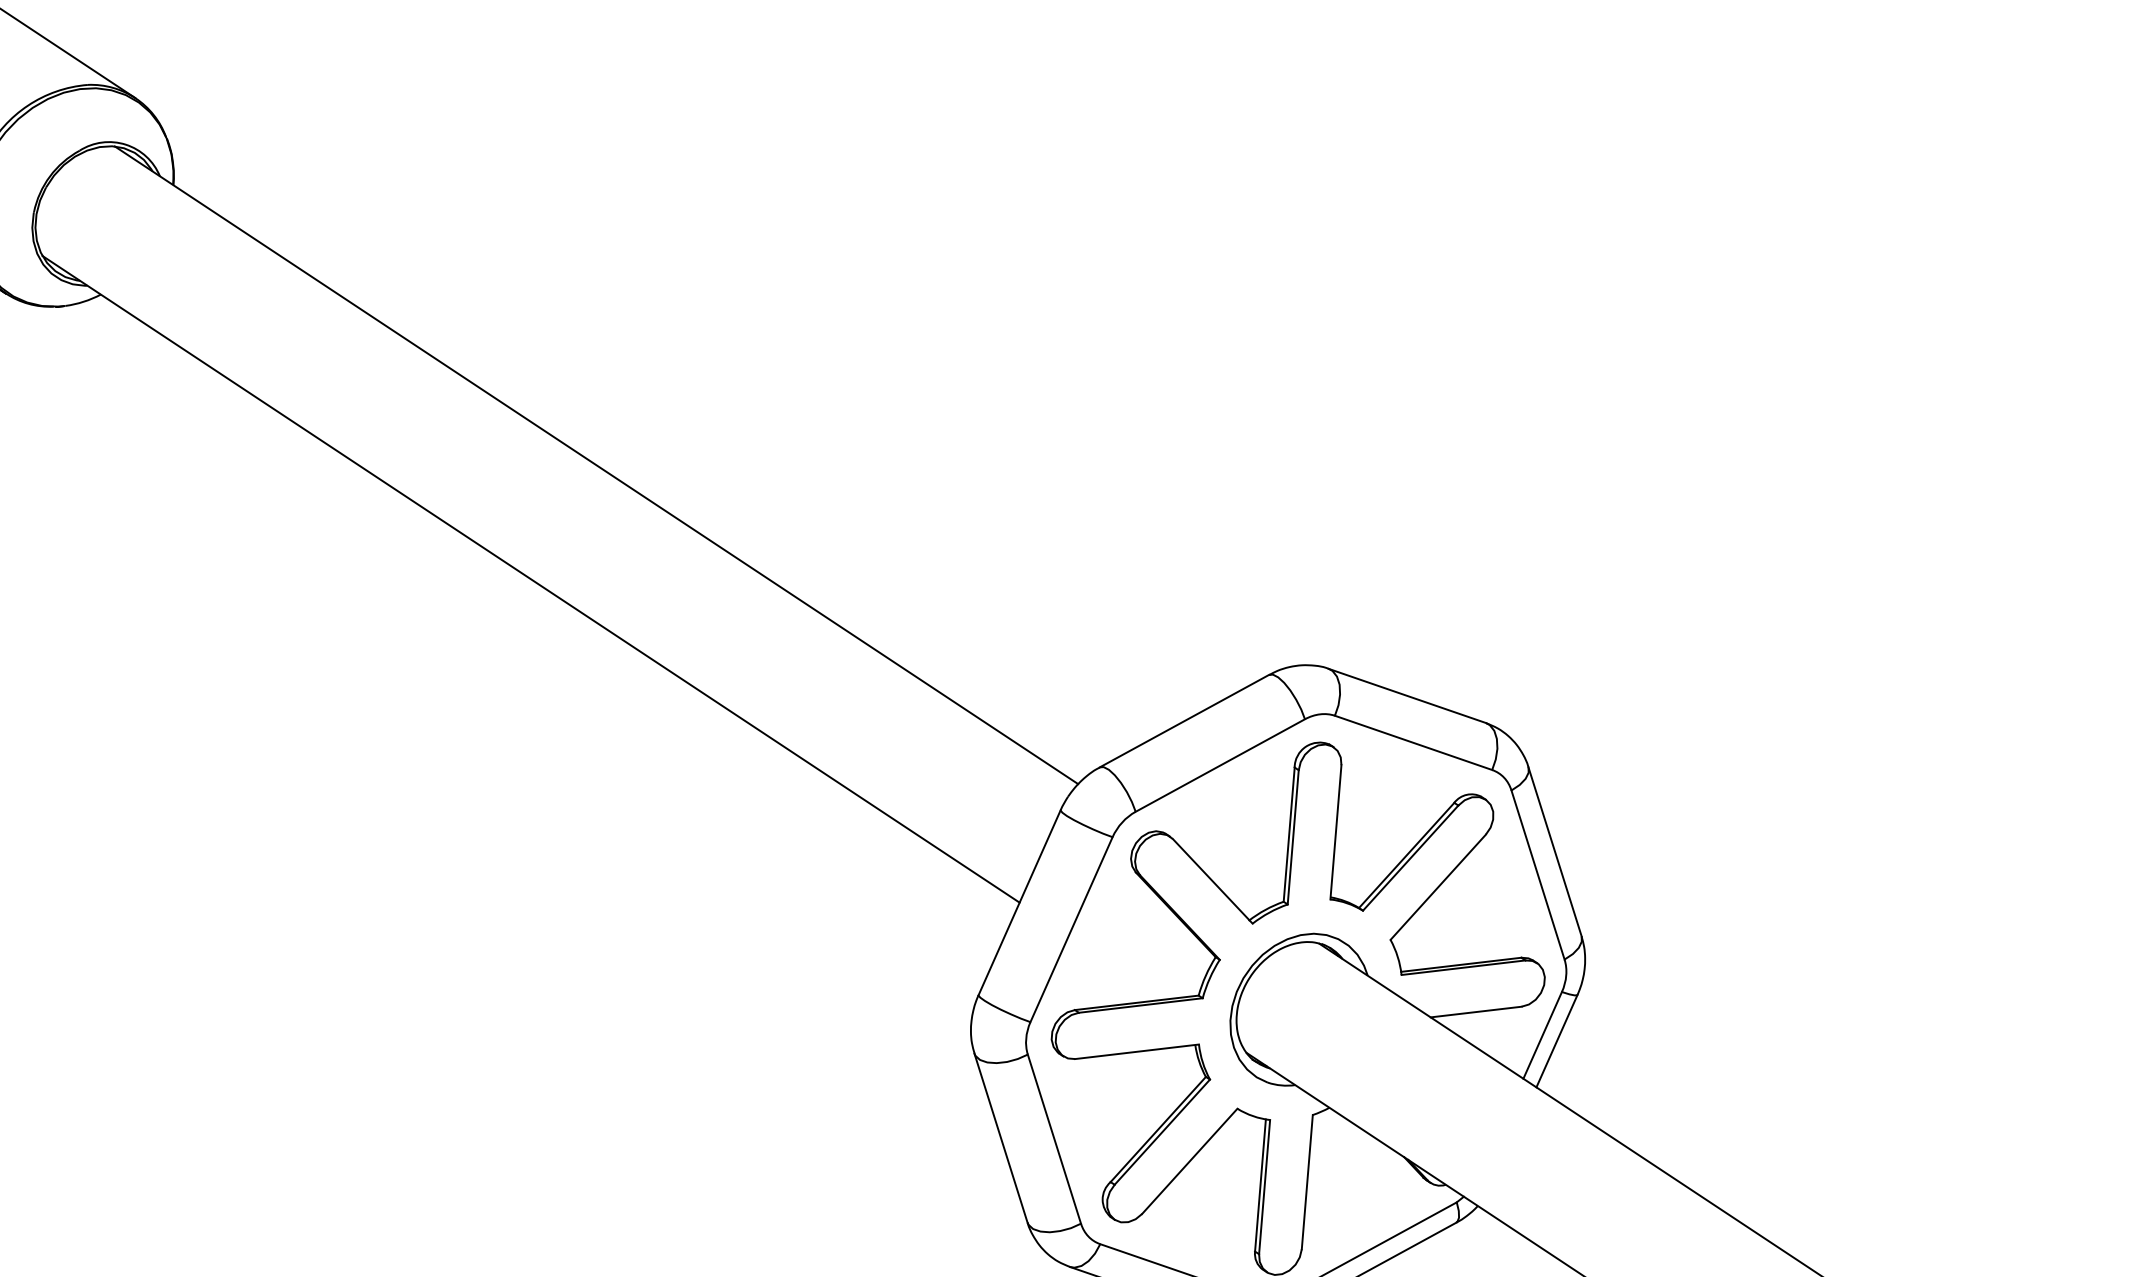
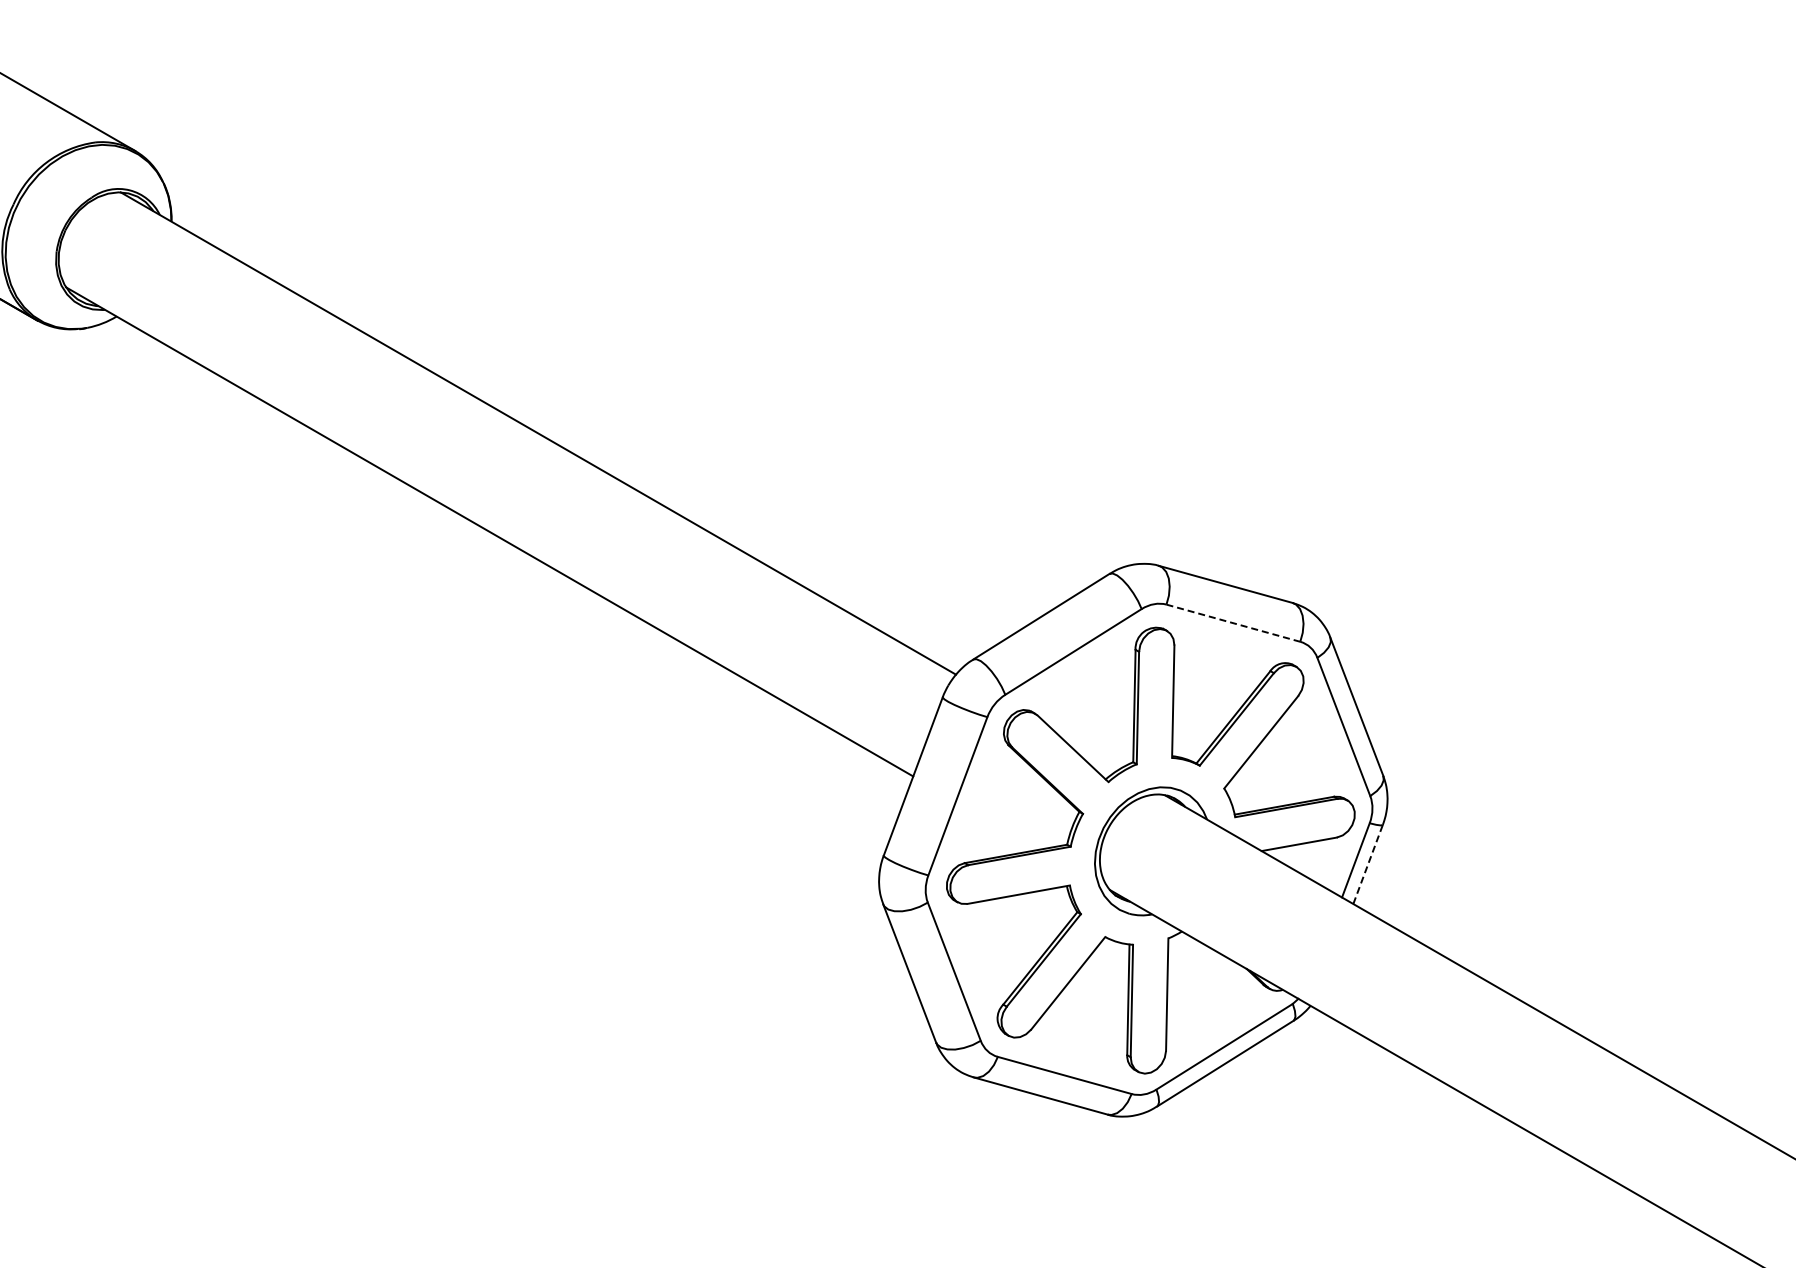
line: (1413, 743) -> (1233, 623), solid -> dashed
line: (1557, 1040) -> (1368, 863), solid -> dashed

